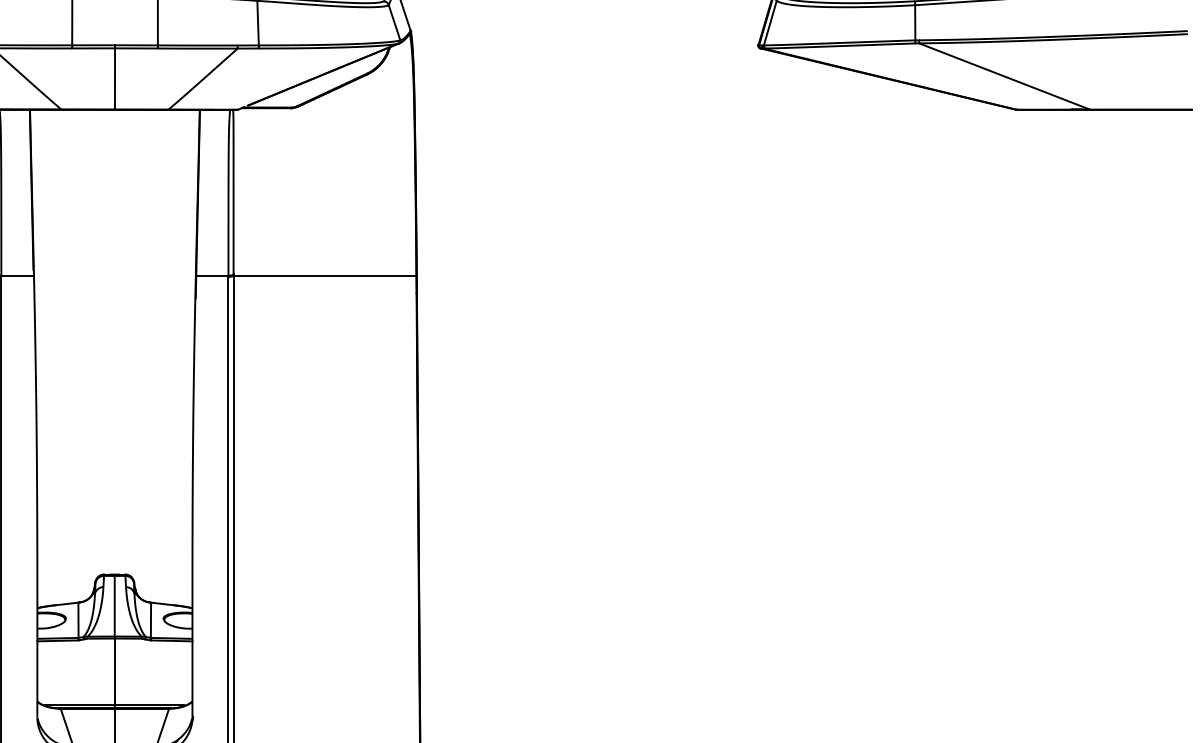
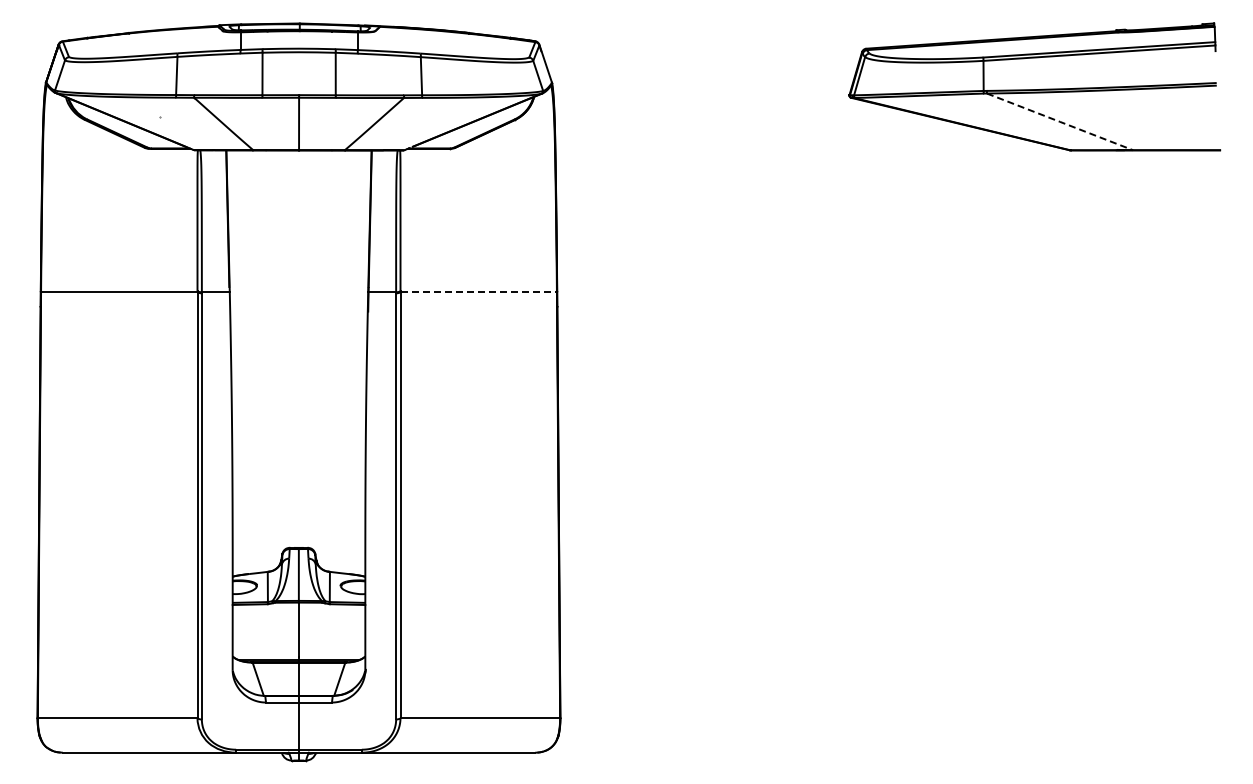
line: (1005, 76) -> (1060, 121), solid -> dashed
line: (325, 275) -> (479, 292), solid -> dashed

